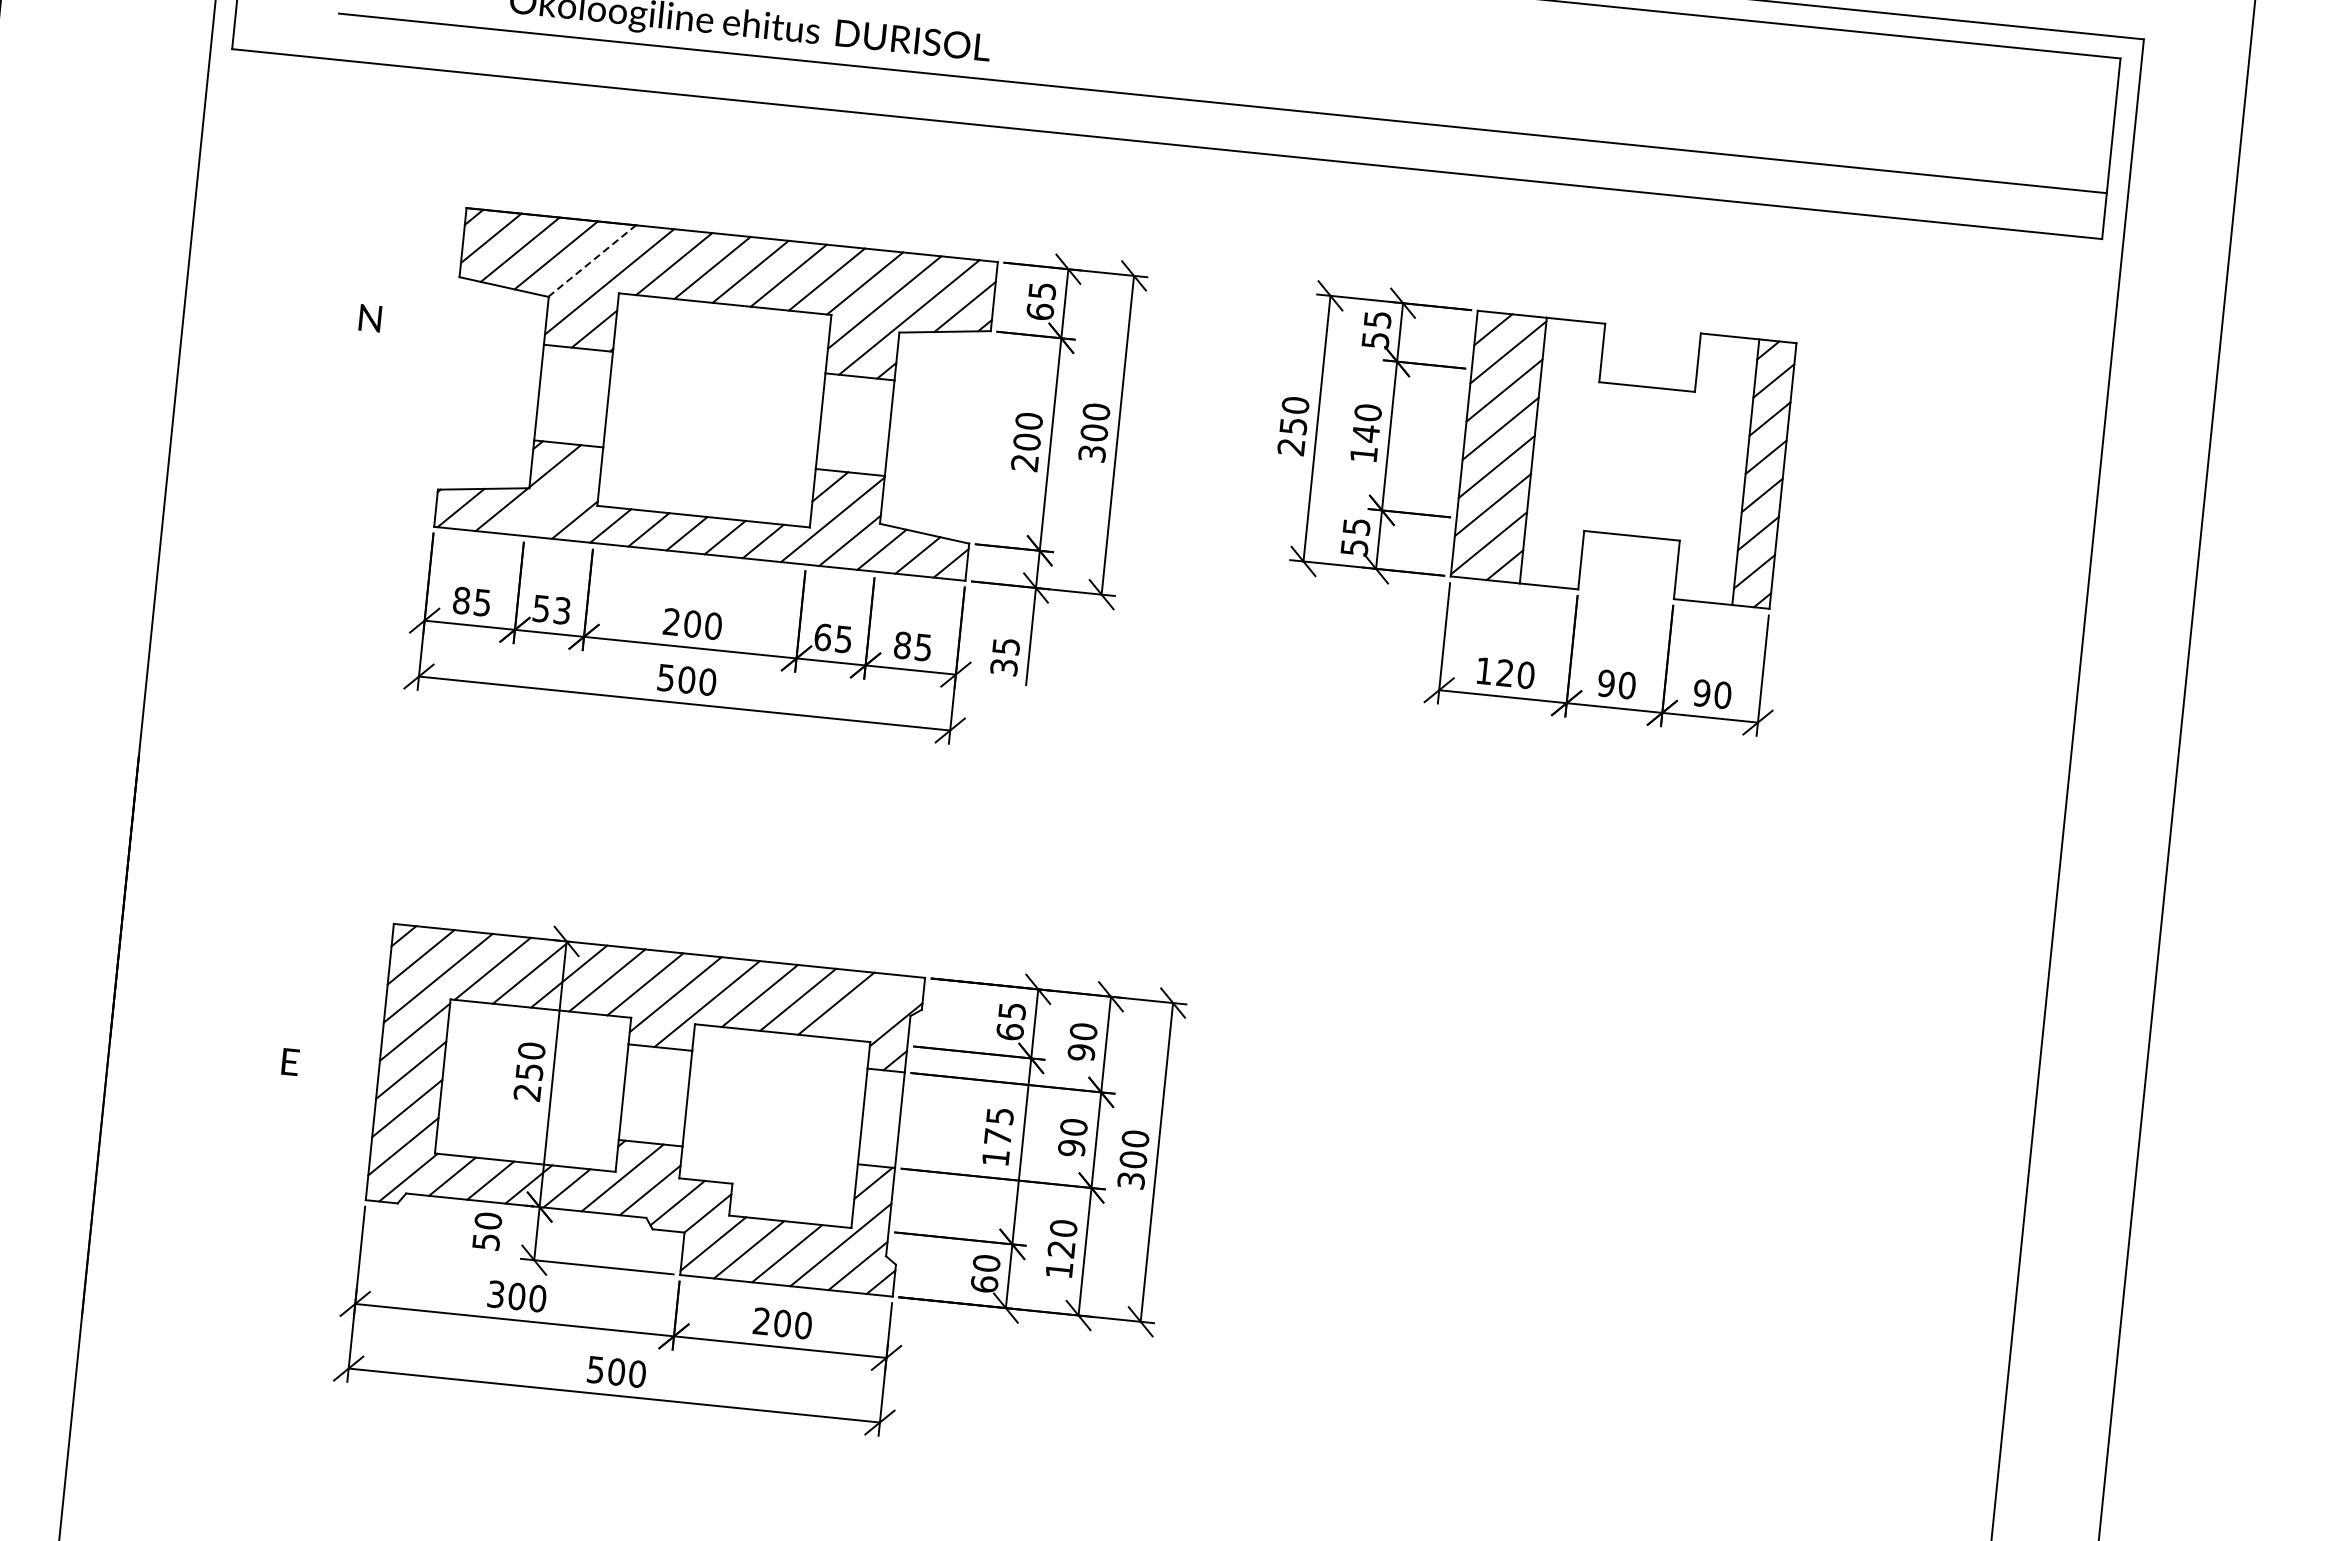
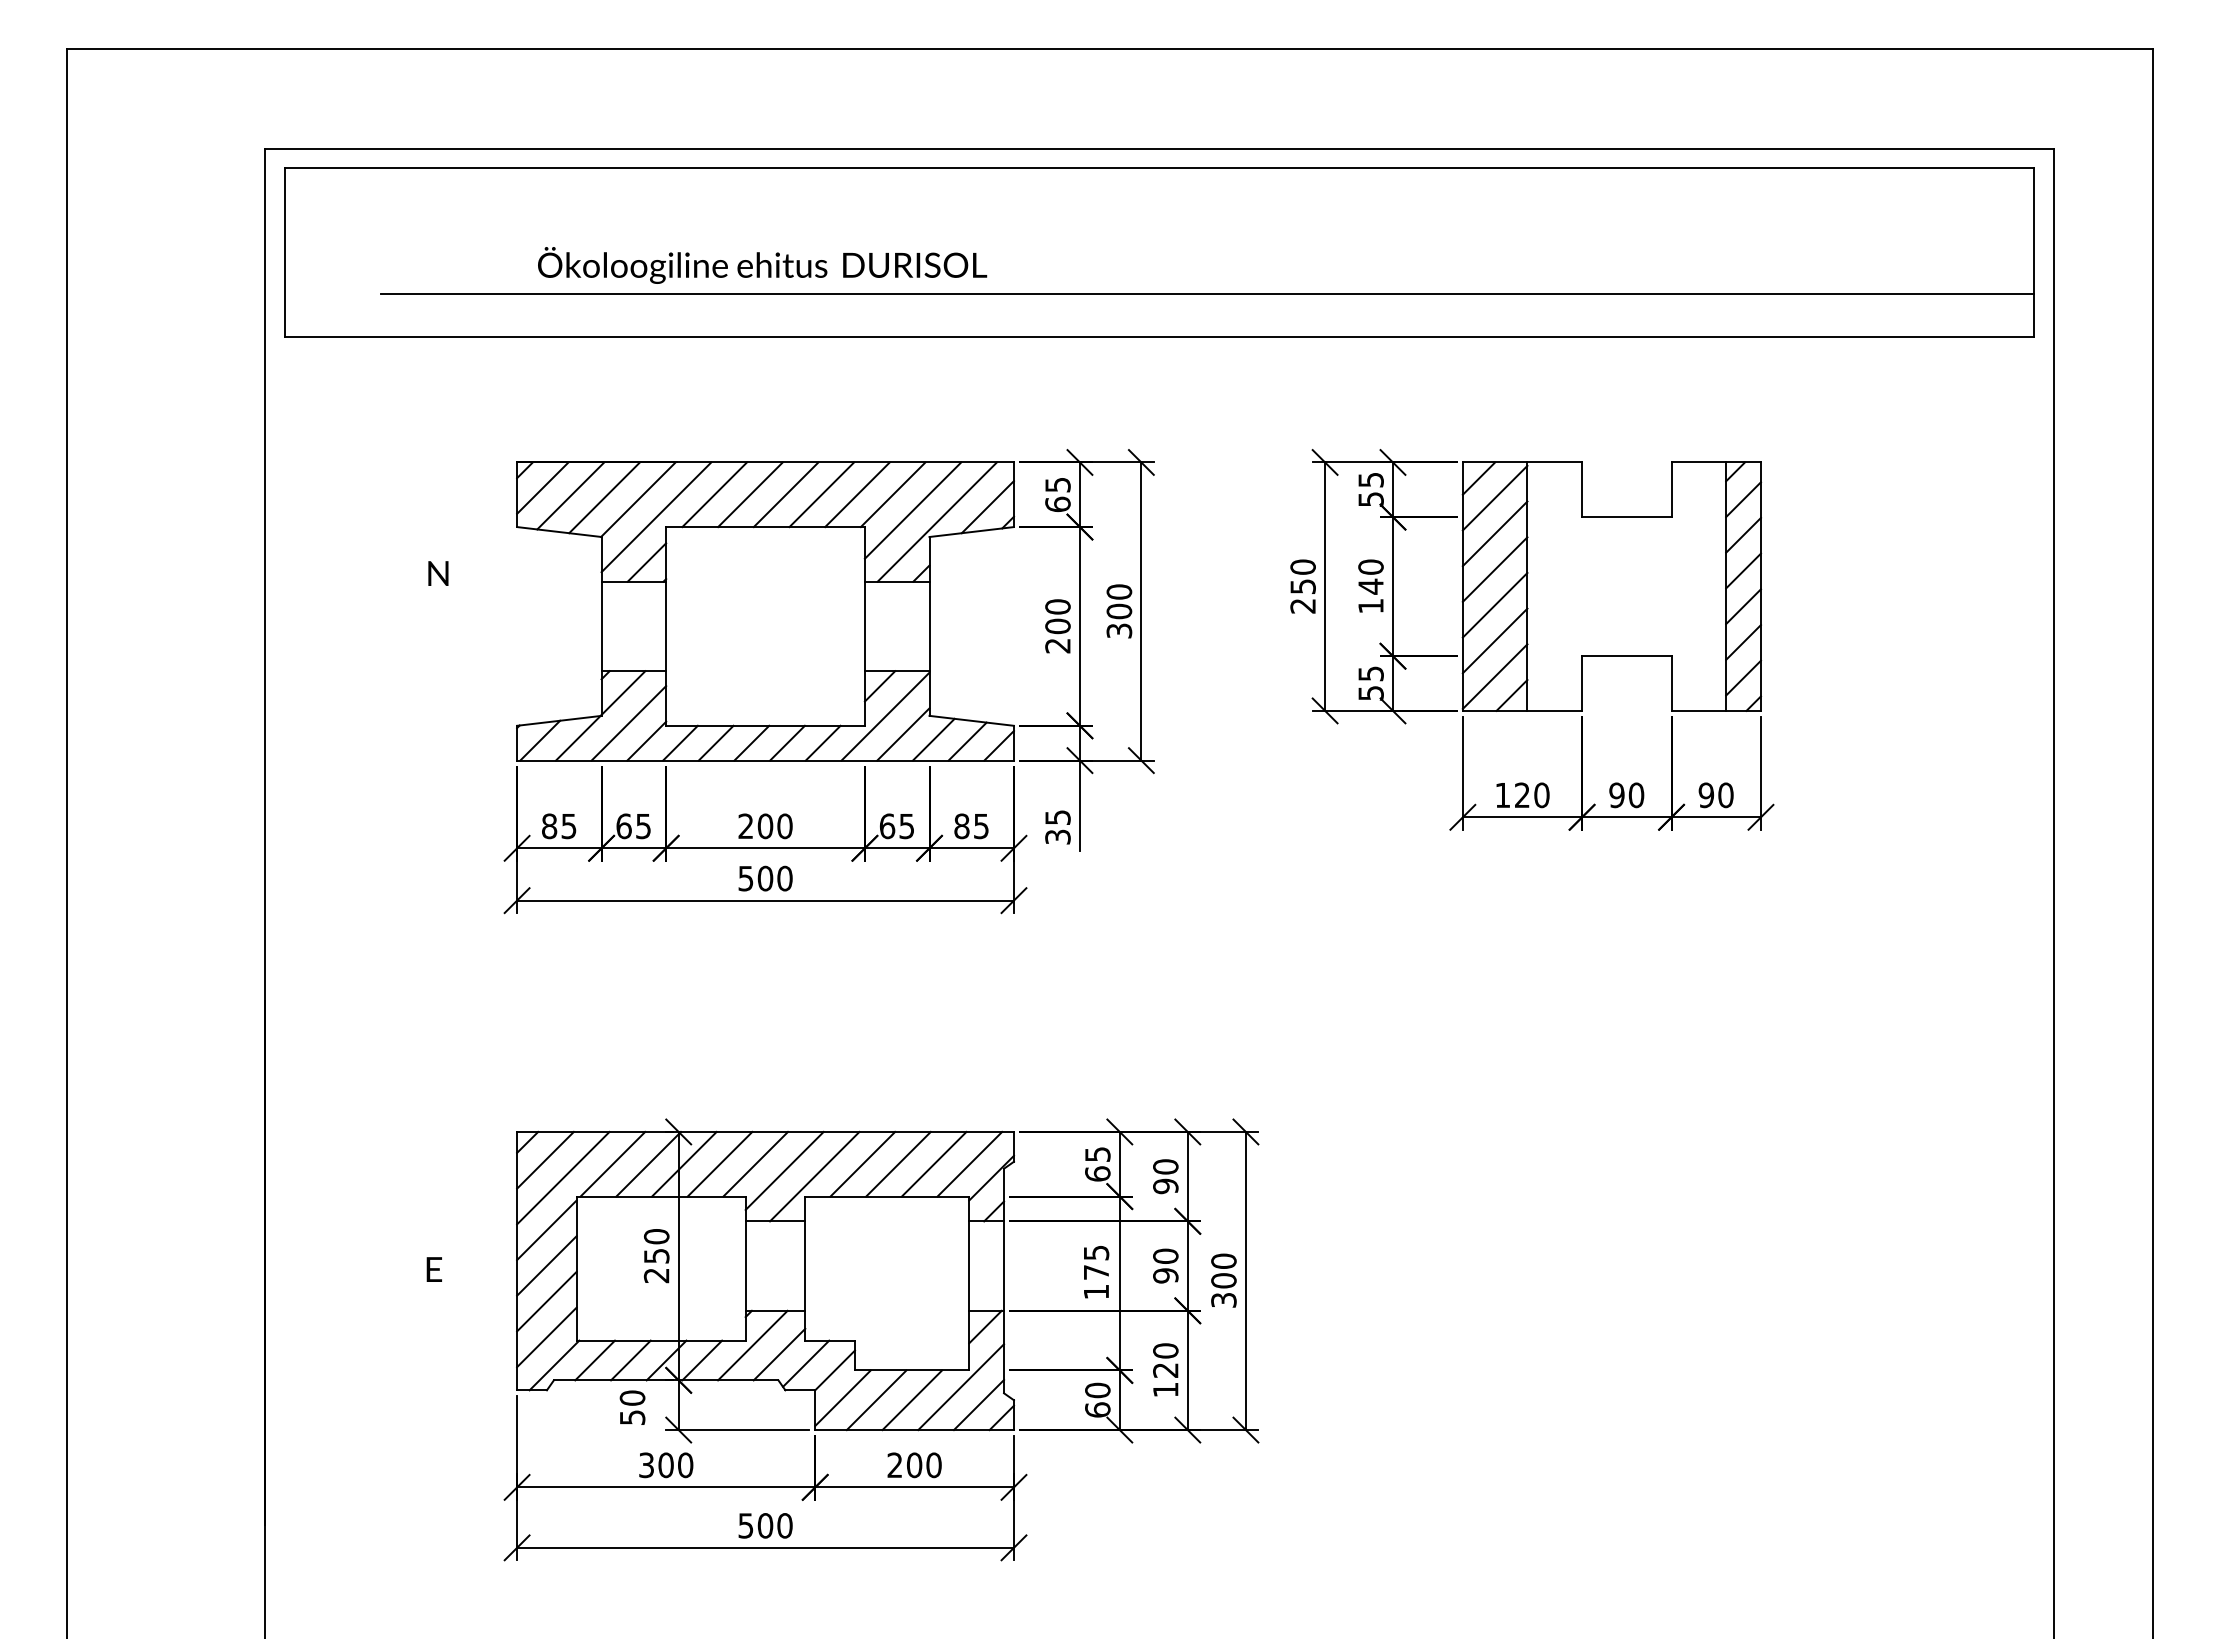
line: (592, 260) -> (638, 499), dashed -> solid
line: (557, 499) -> (628, 723), added
text: (551, 609) -> (633, 826), 53 -> 65
line: (874, 1006) -> (969, 1163), added

